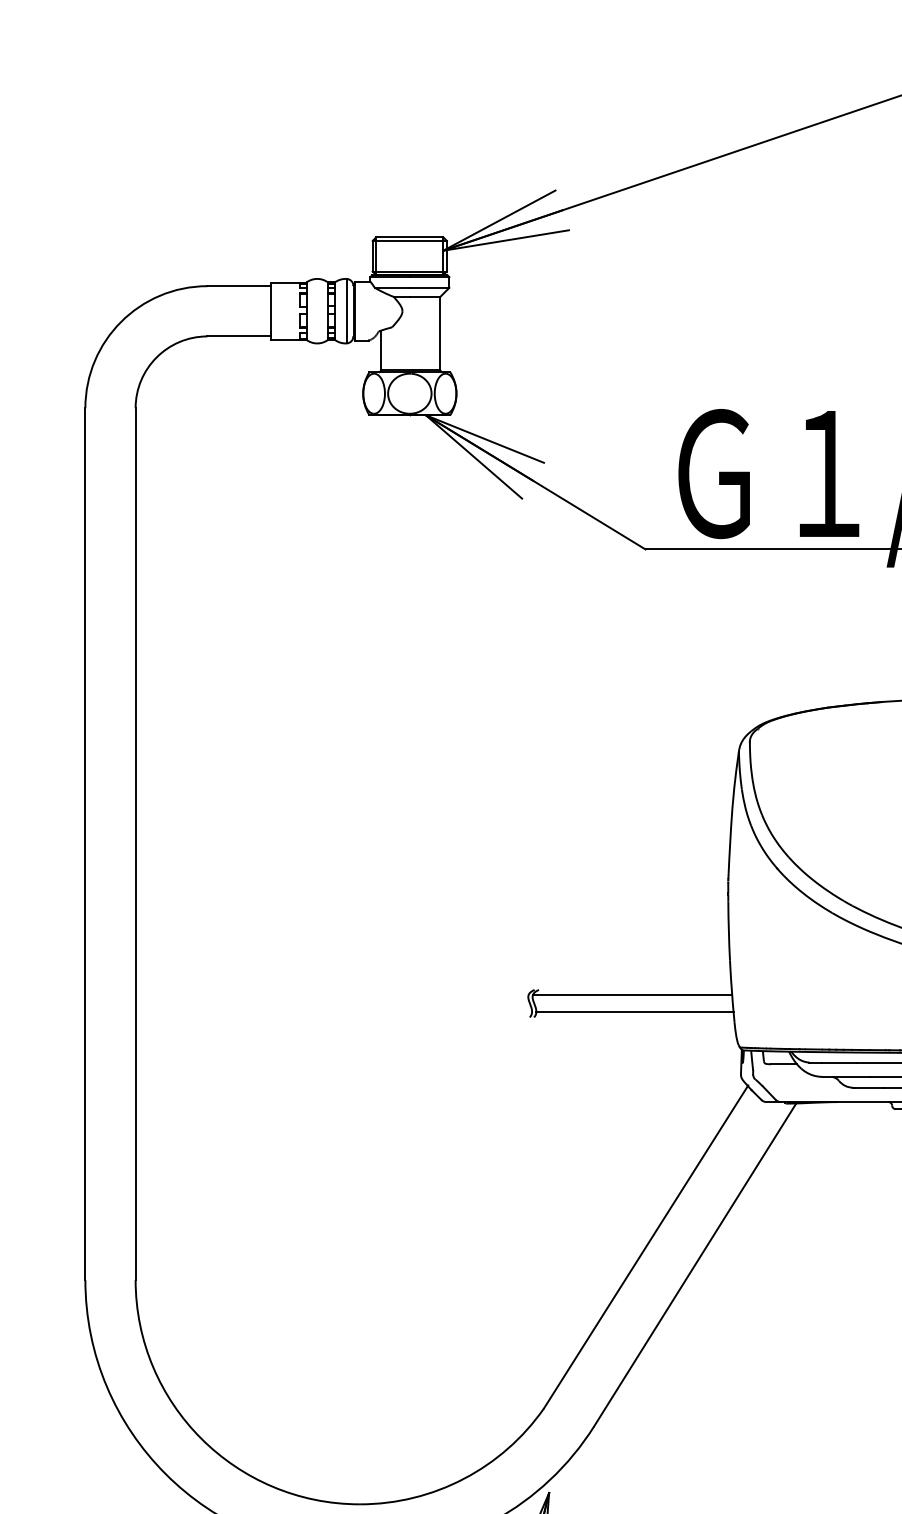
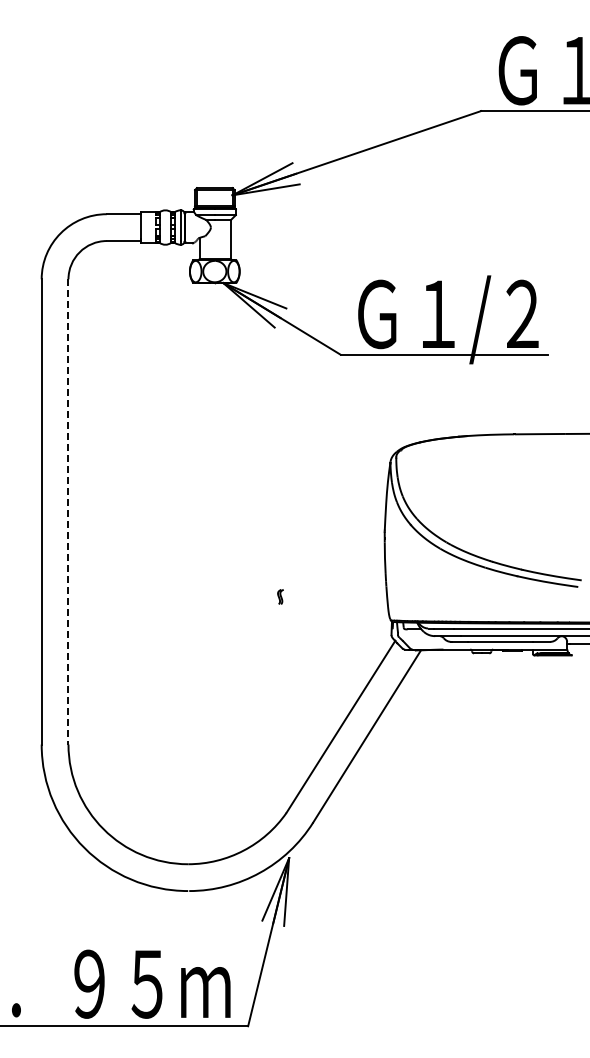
line: (135, 843) -> (68, 511), solid -> dashed
line: (632, 995) -> (333, 592), removed
line: (634, 1011) -> (334, 601), removed

